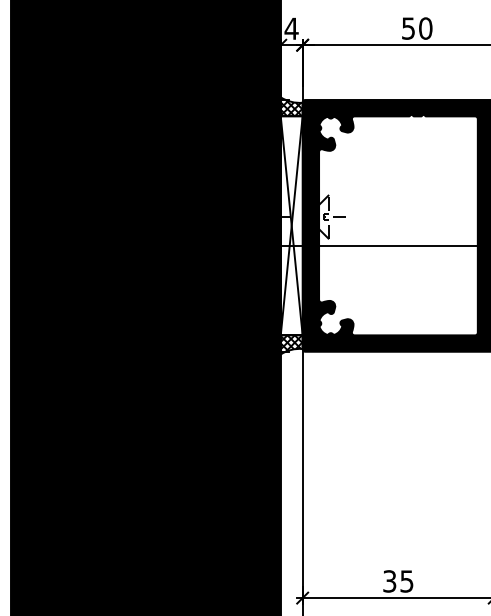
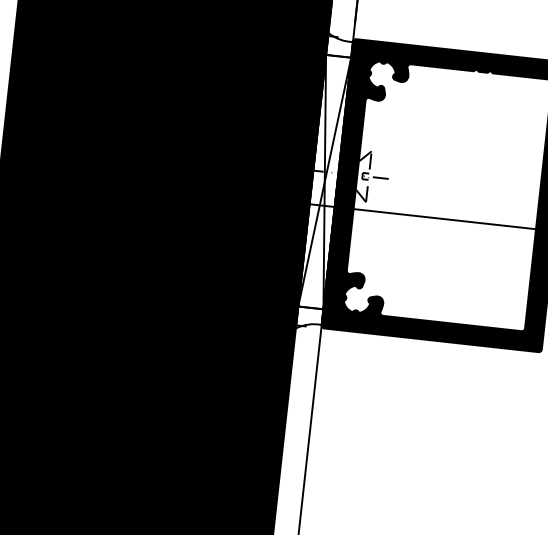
hatch: (291, 107) -> (339, 46), removed
hatch: (291, 344) -> (309, 318), removed

